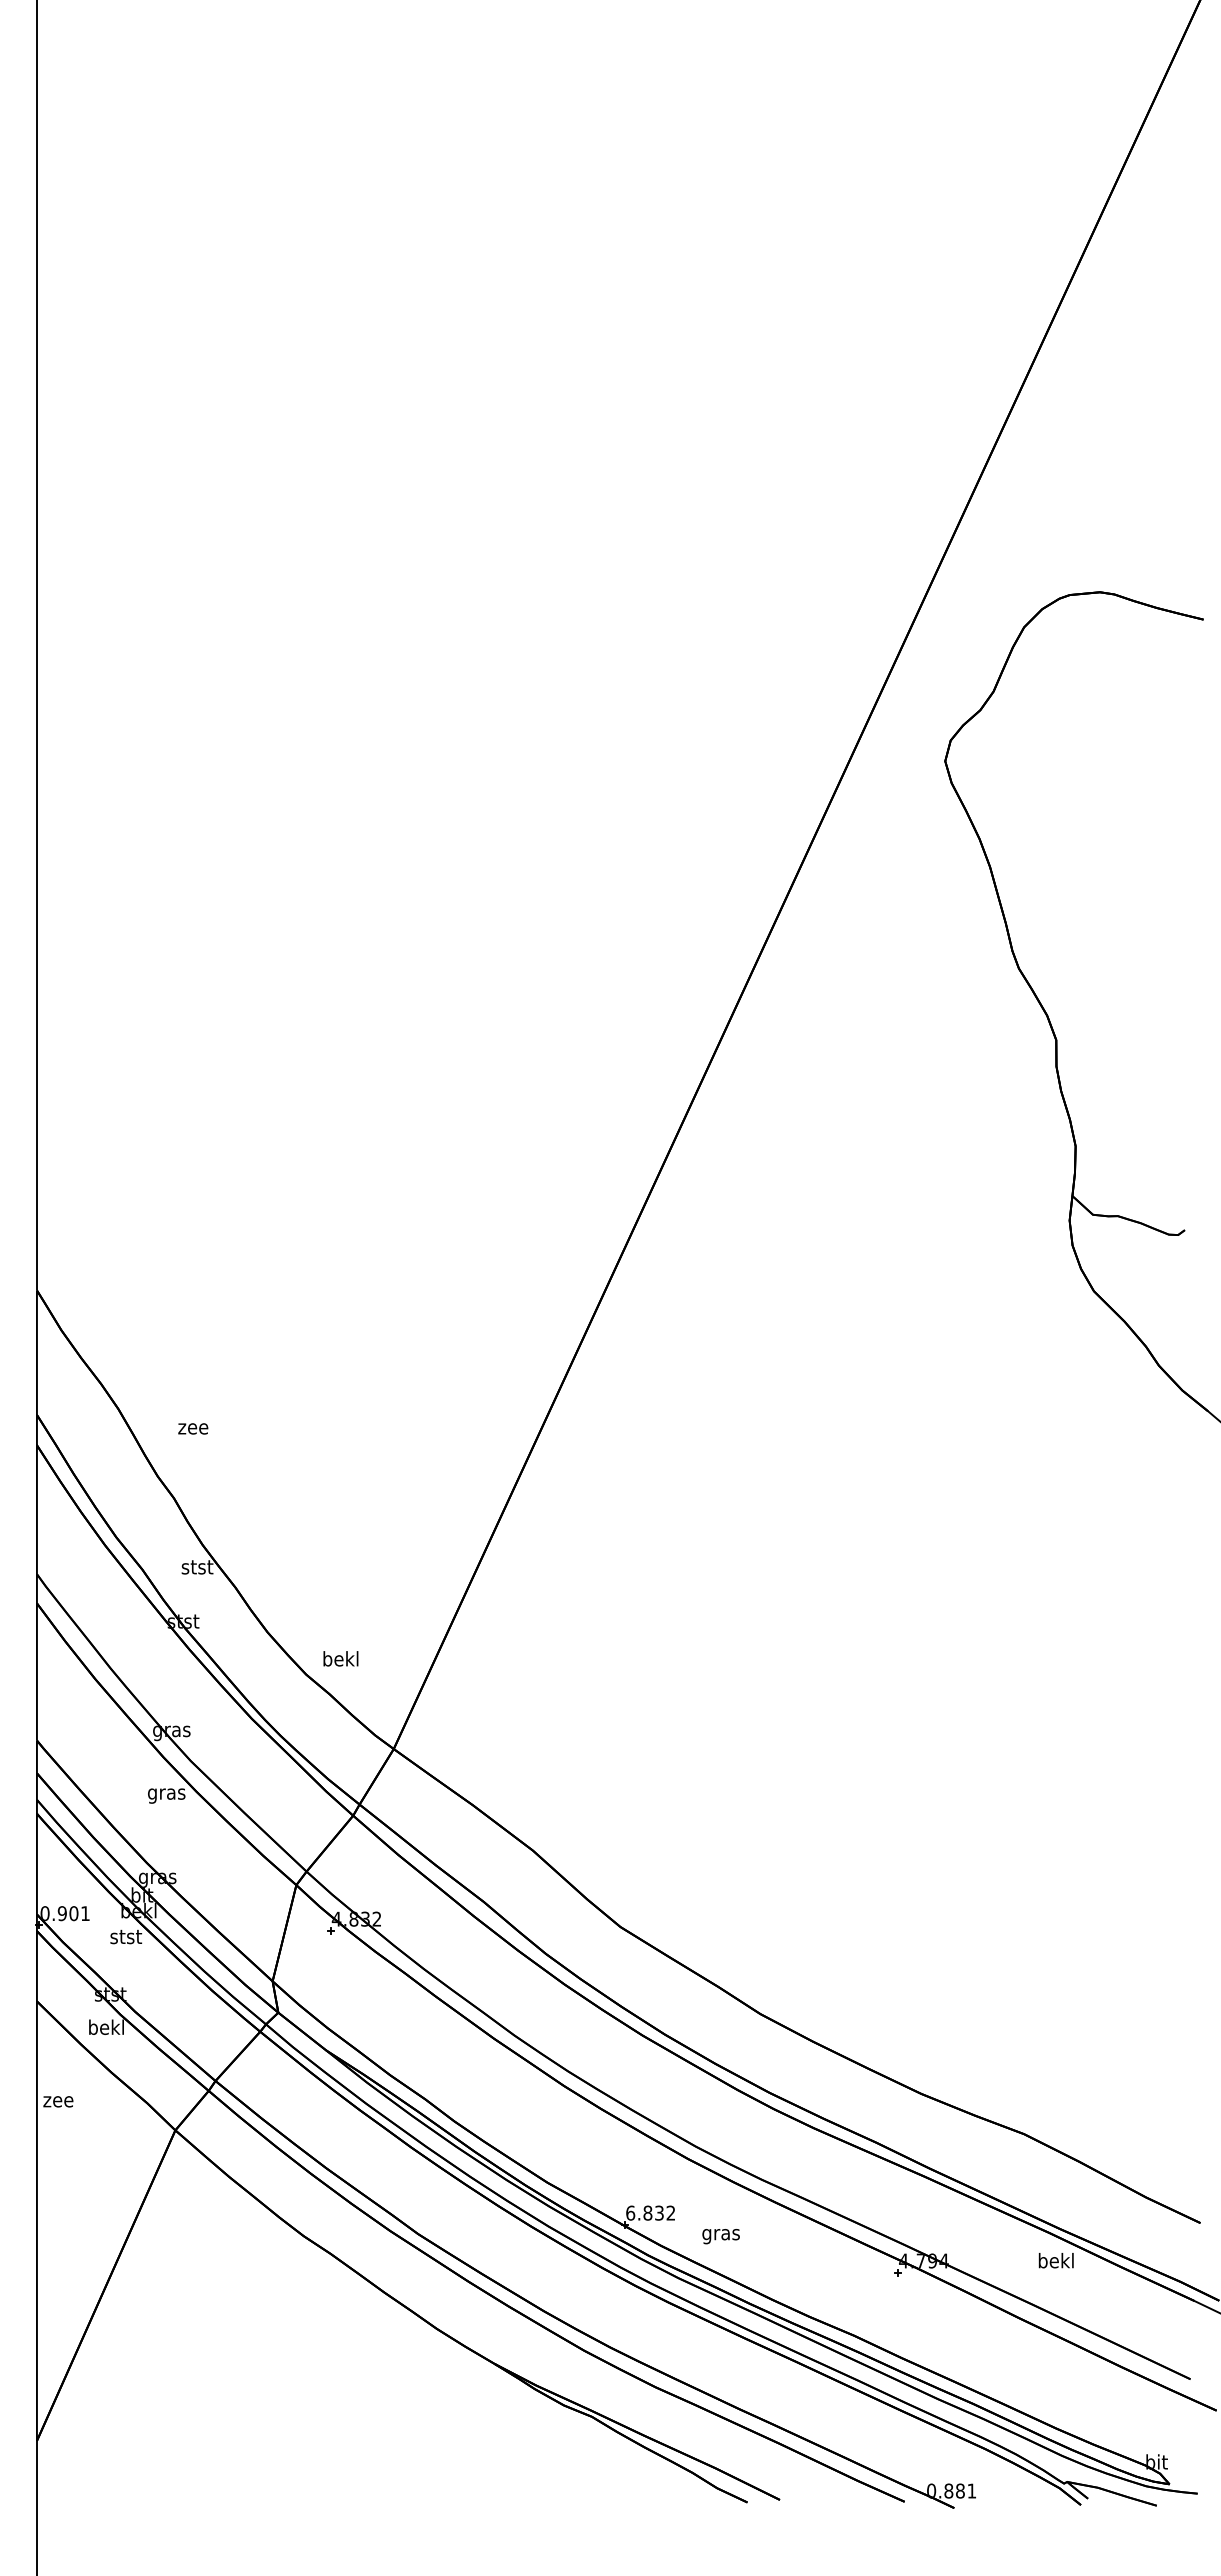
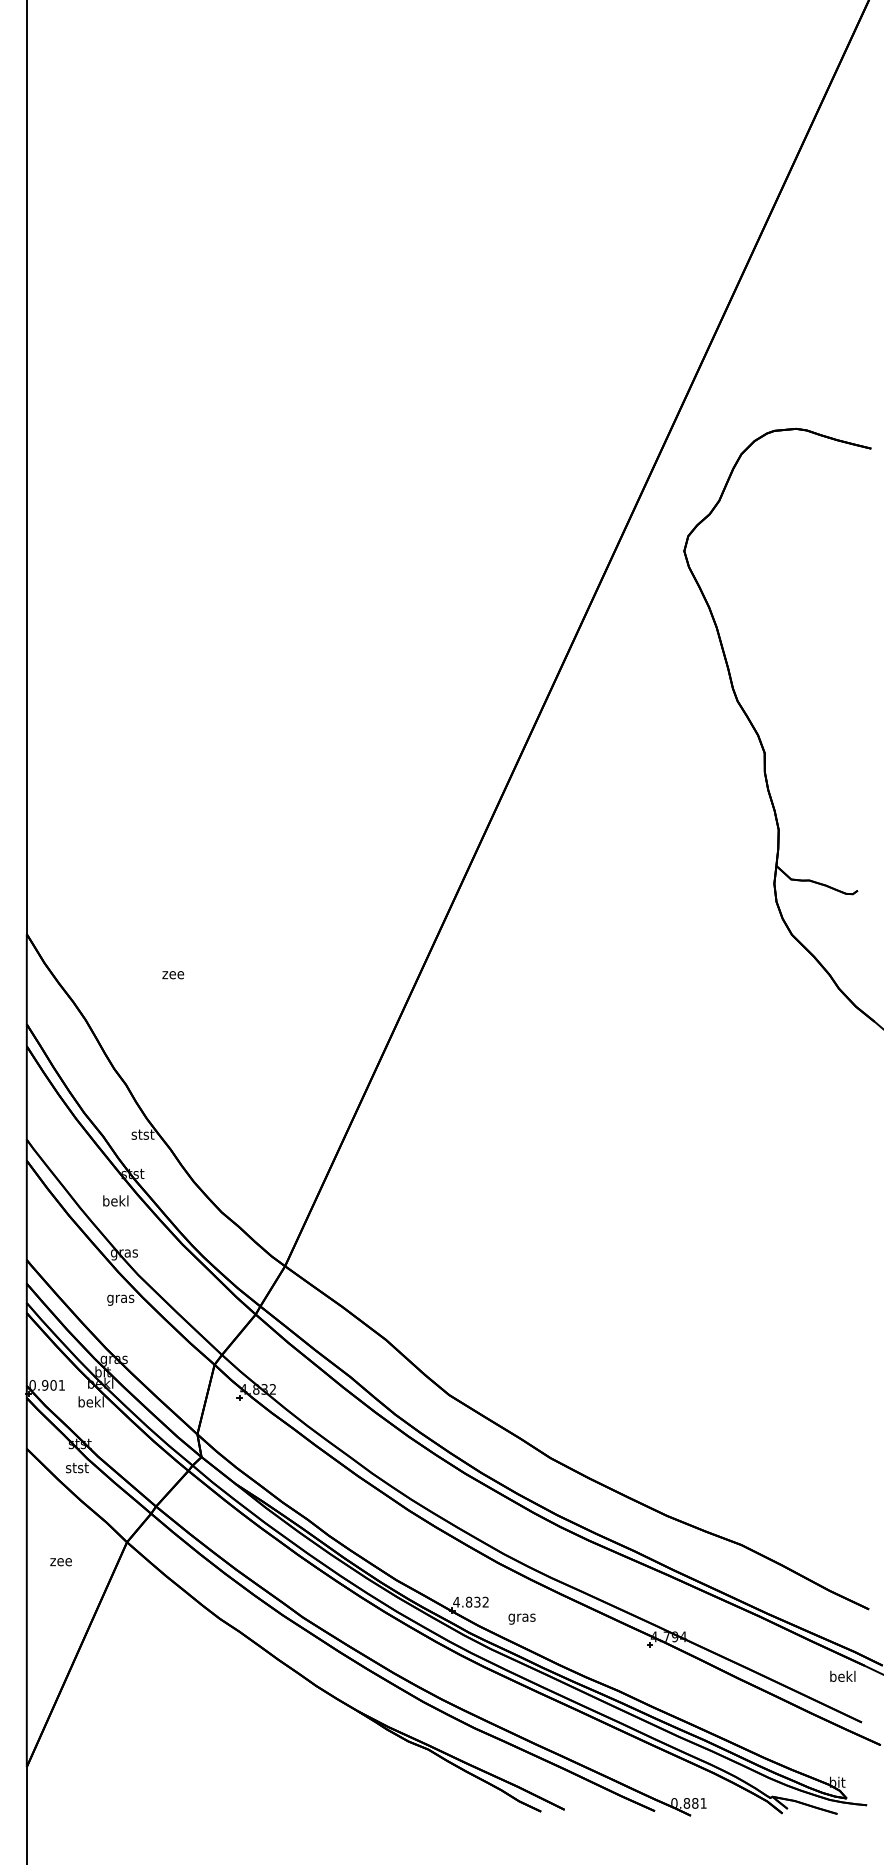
text: (193, 1428) -> (173, 974), moved
text: (340, 1658) -> (115, 1200), moved
text: (125, 1936) -> (90, 1401), stst -> bekl
text: (106, 2026) -> (77, 1467), bekl -> stst
text: (58, 2101) -> (61, 1561), moved
text: (630, 2212) -> (456, 1601), 6.832 -> 4.832
text: (1055, 2260) -> (842, 1676), moved

